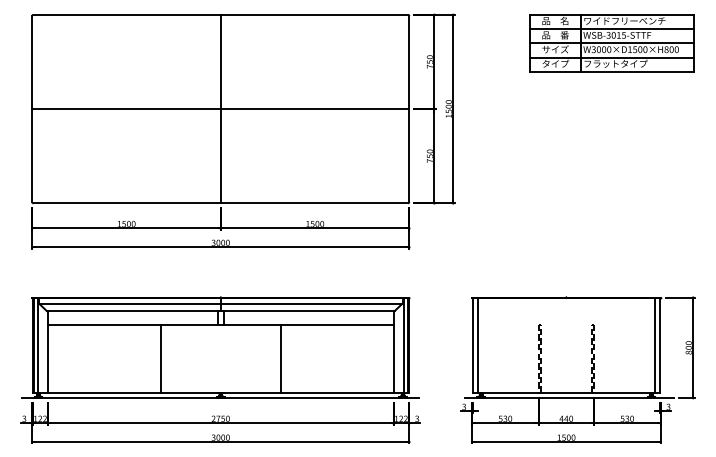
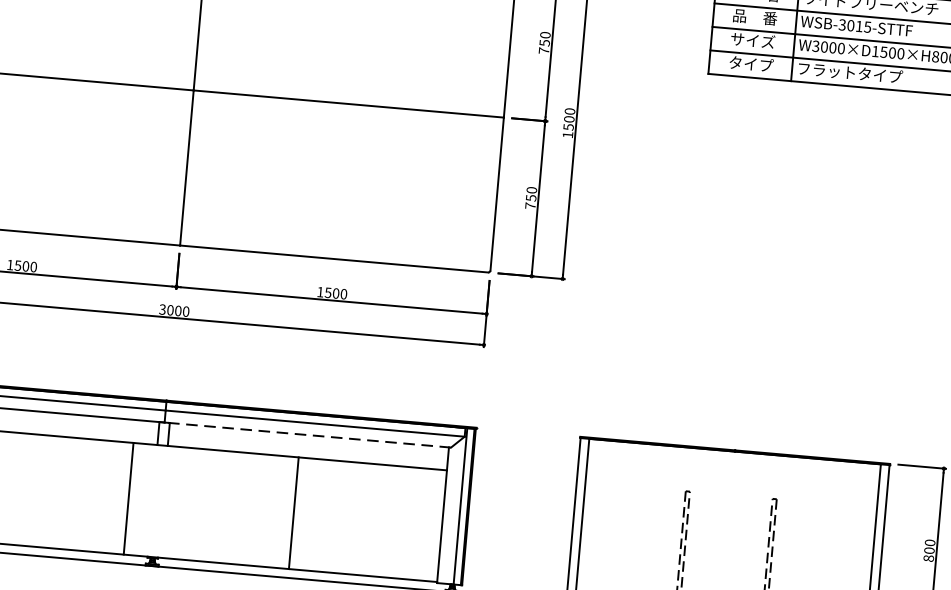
line: (307, 310) -> (307, 434), solid -> dashed
line: (161, 358) -> (129, 498), moved
line: (280, 358) -> (293, 512), moved

